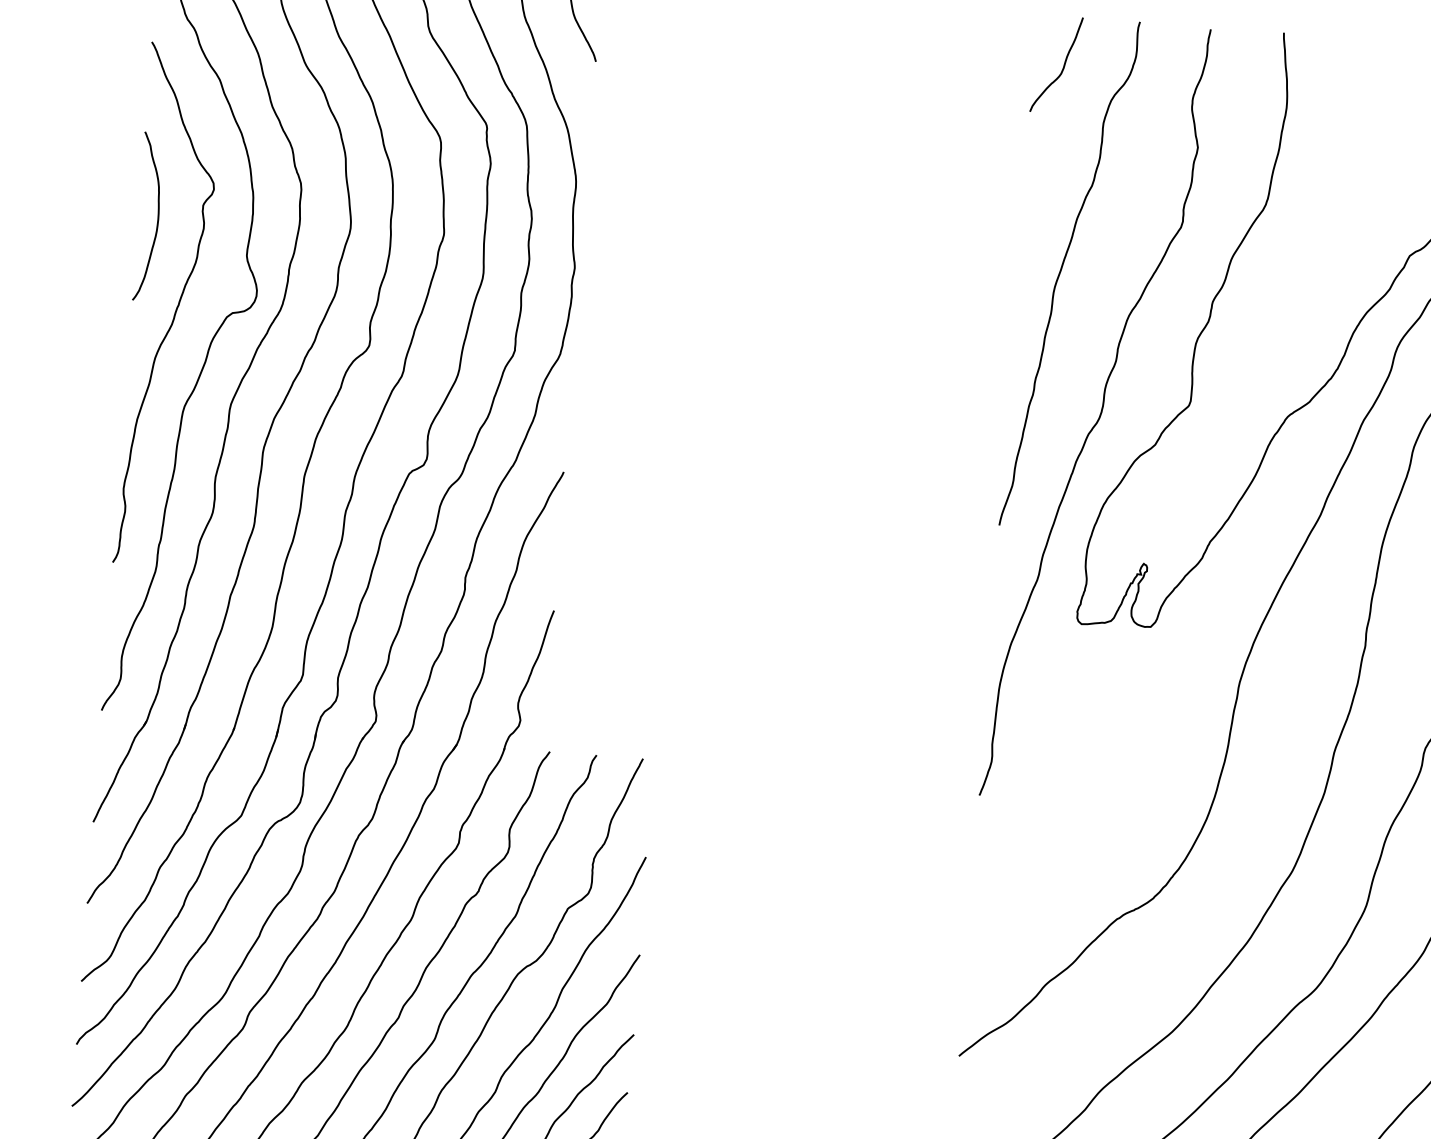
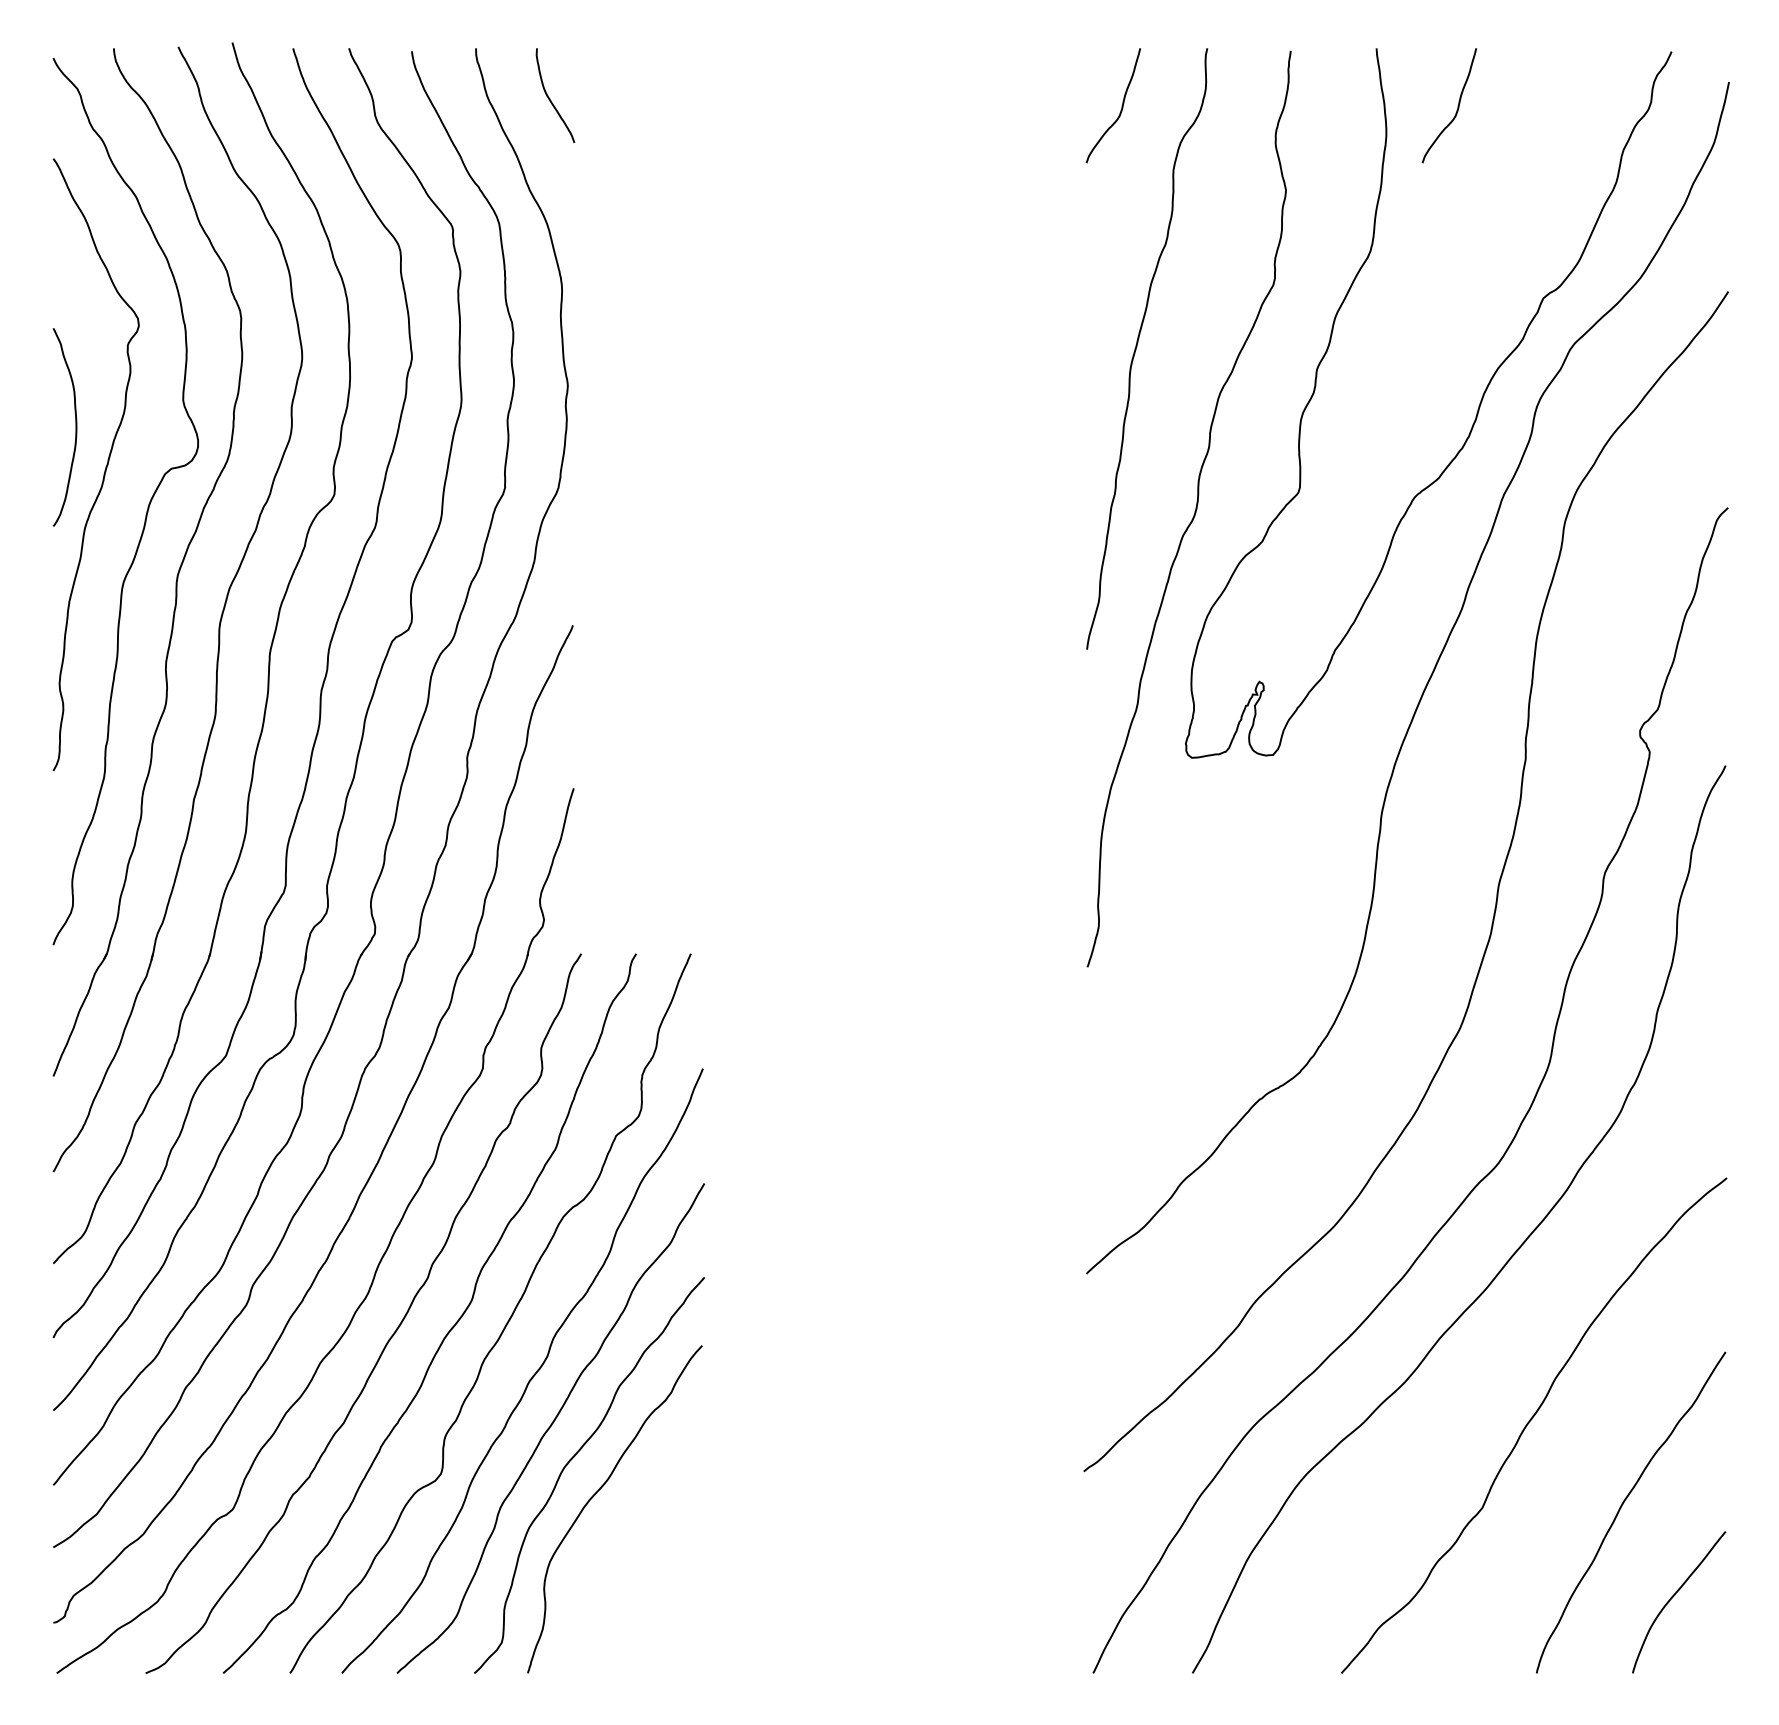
curve: (1349, 86) -> (1457, 105), added
curve: (157, 217) -> (75, 427), moved

